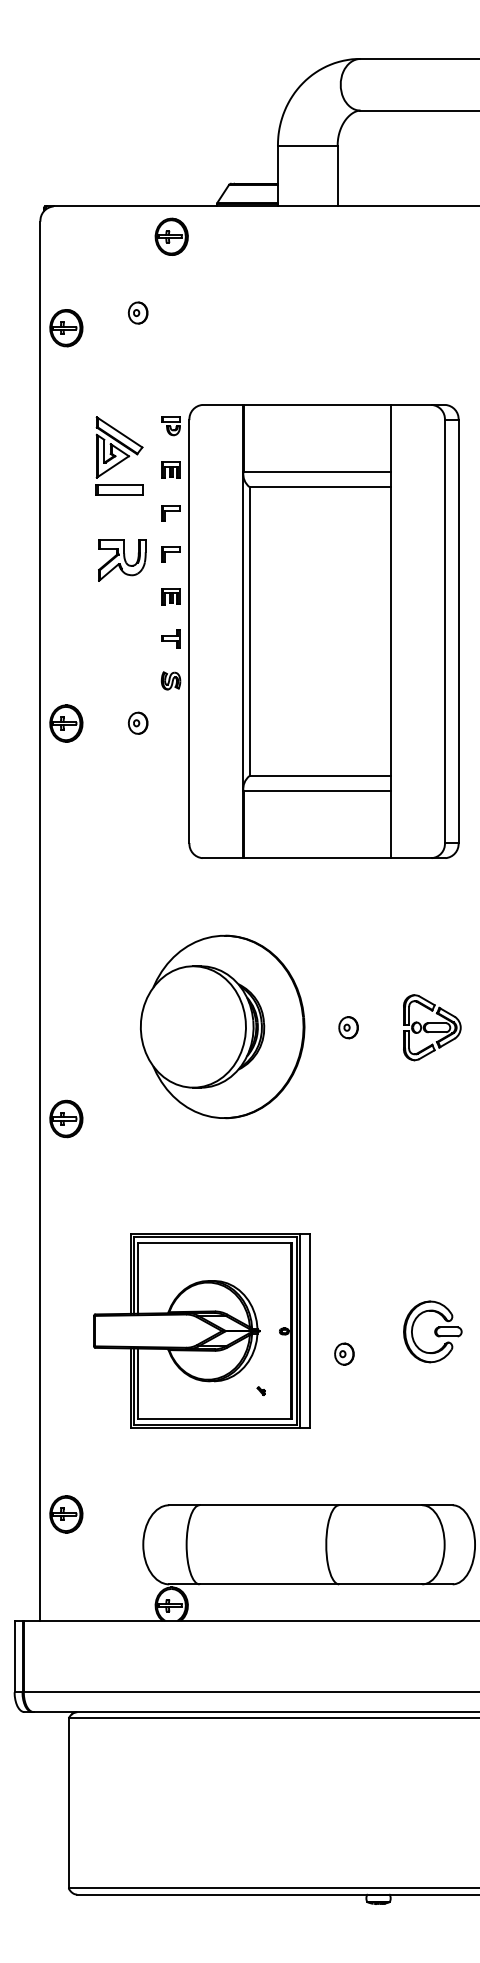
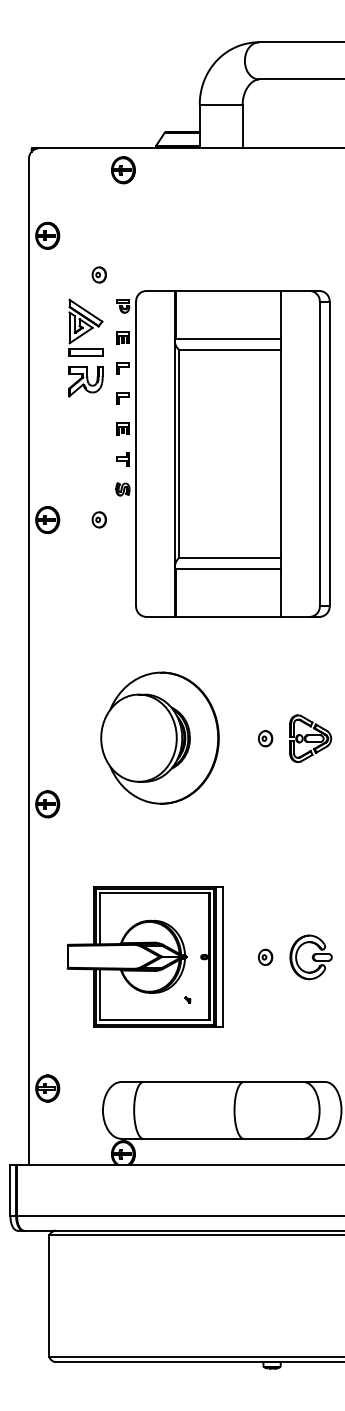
part: (137, 312) -> (98, 274), moved
part: (121, 559) -> (85, 381), moved
part: (348, 1027) -> (265, 738), moved
part: (344, 1352) -> (265, 956), moved

